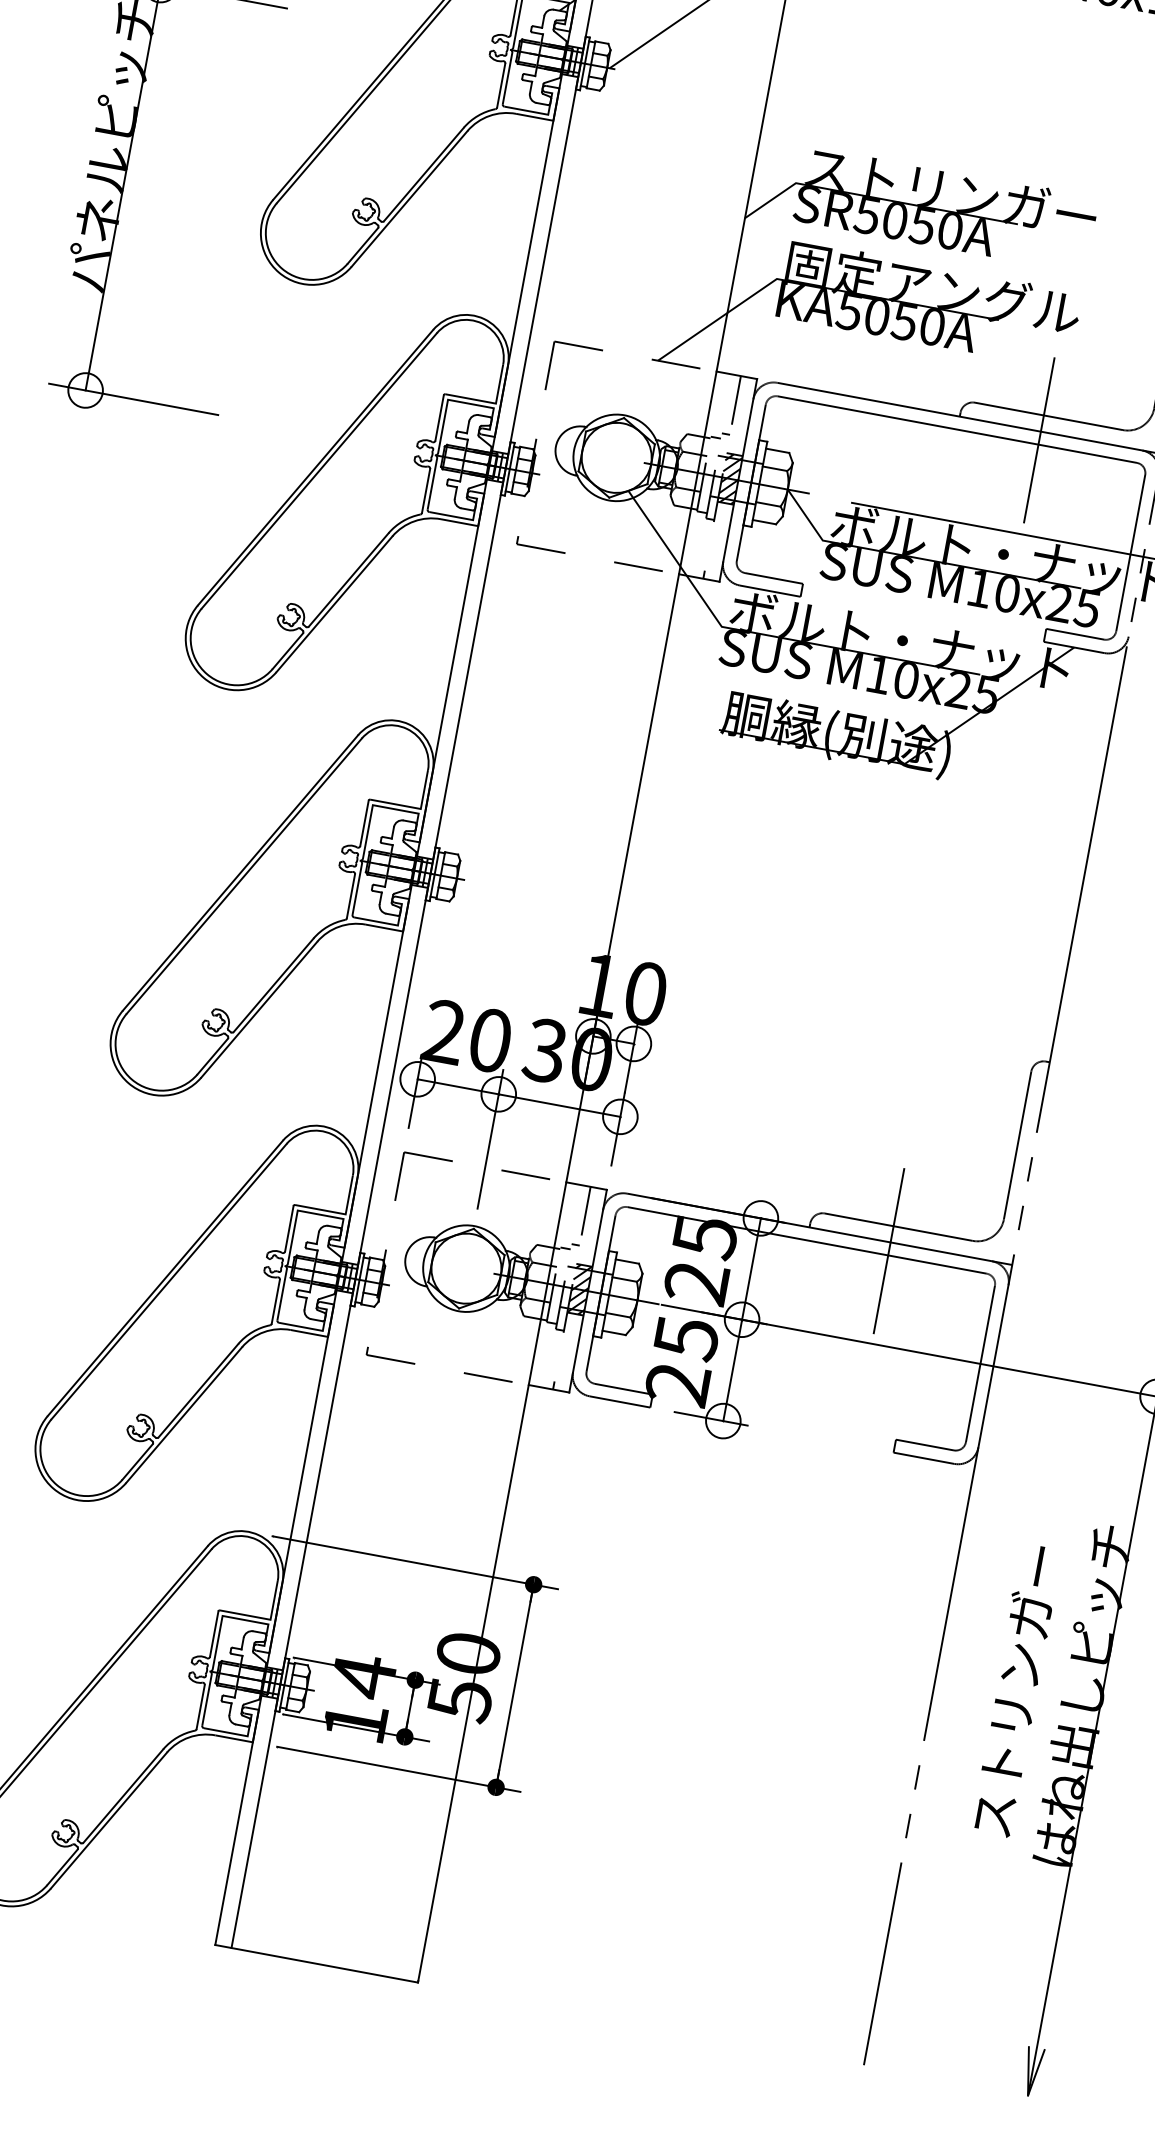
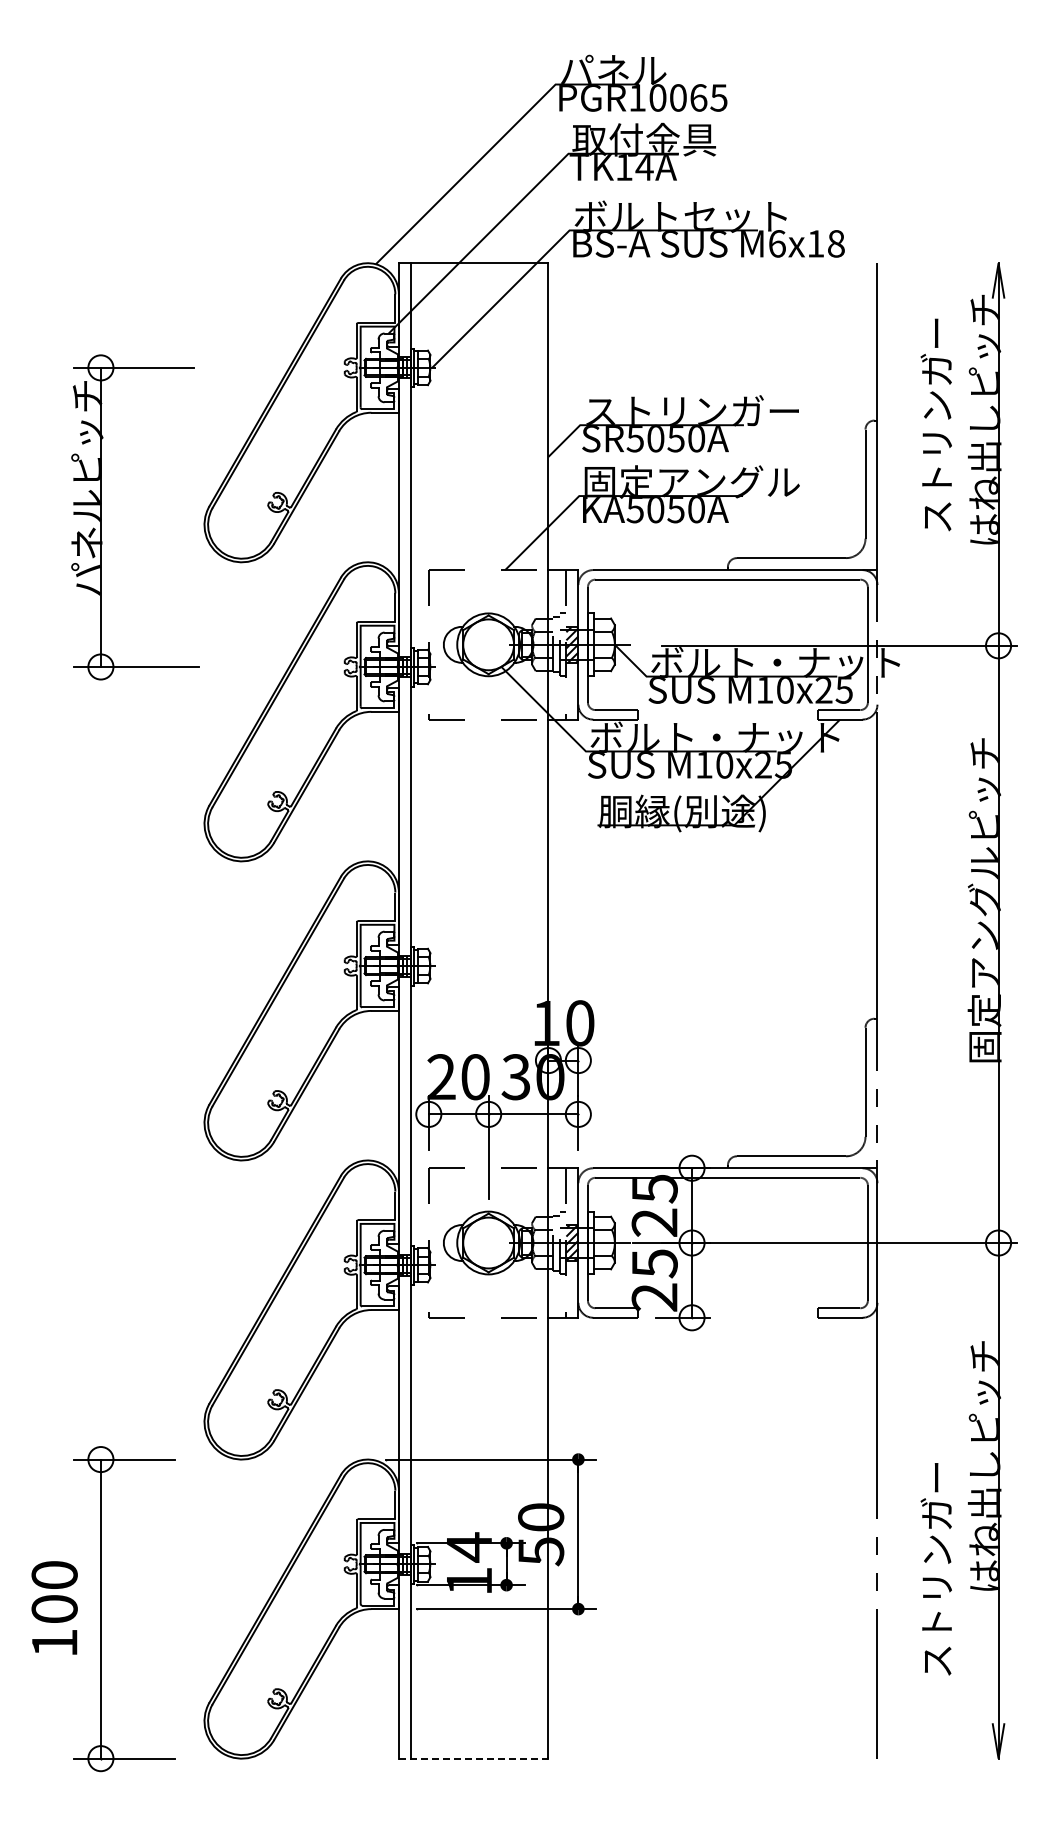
line: (1038, 440) -> (787, 576), removed
line: (888, 1250) -> (787, 1174), removed
text: (1014, 1690) -> (935, 1569), moved
line: (316, 1963) -> (473, 1758), solid -> dashed

